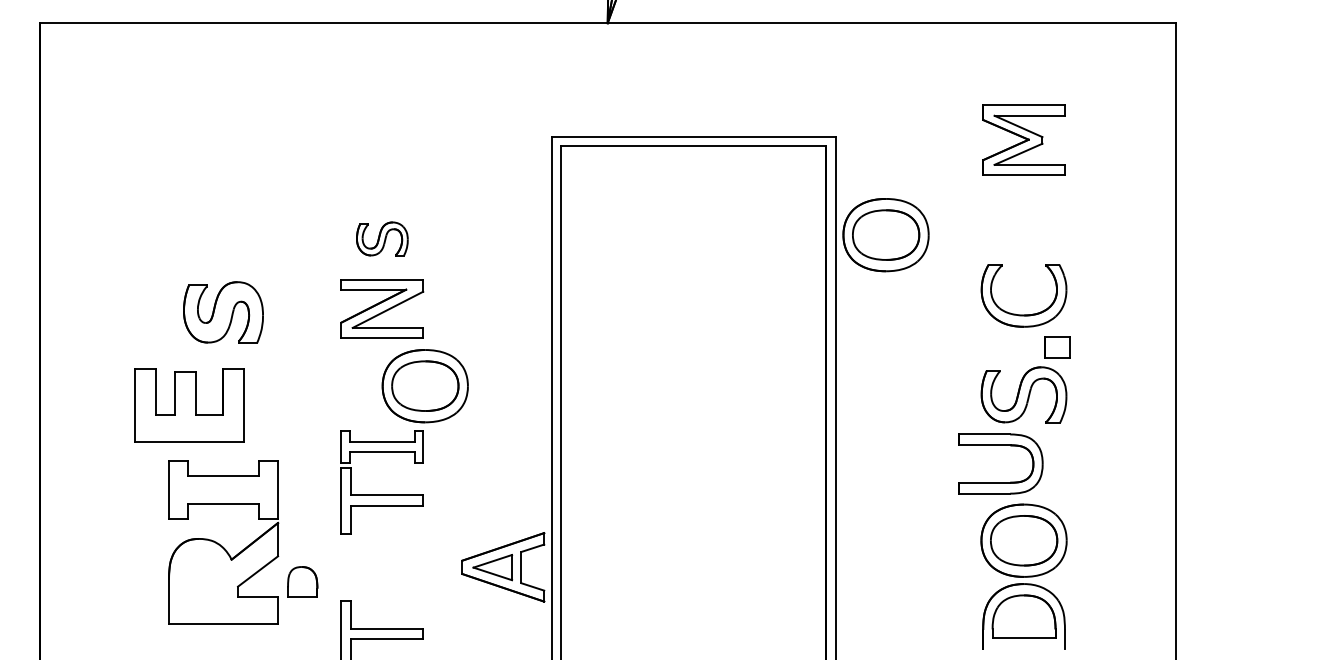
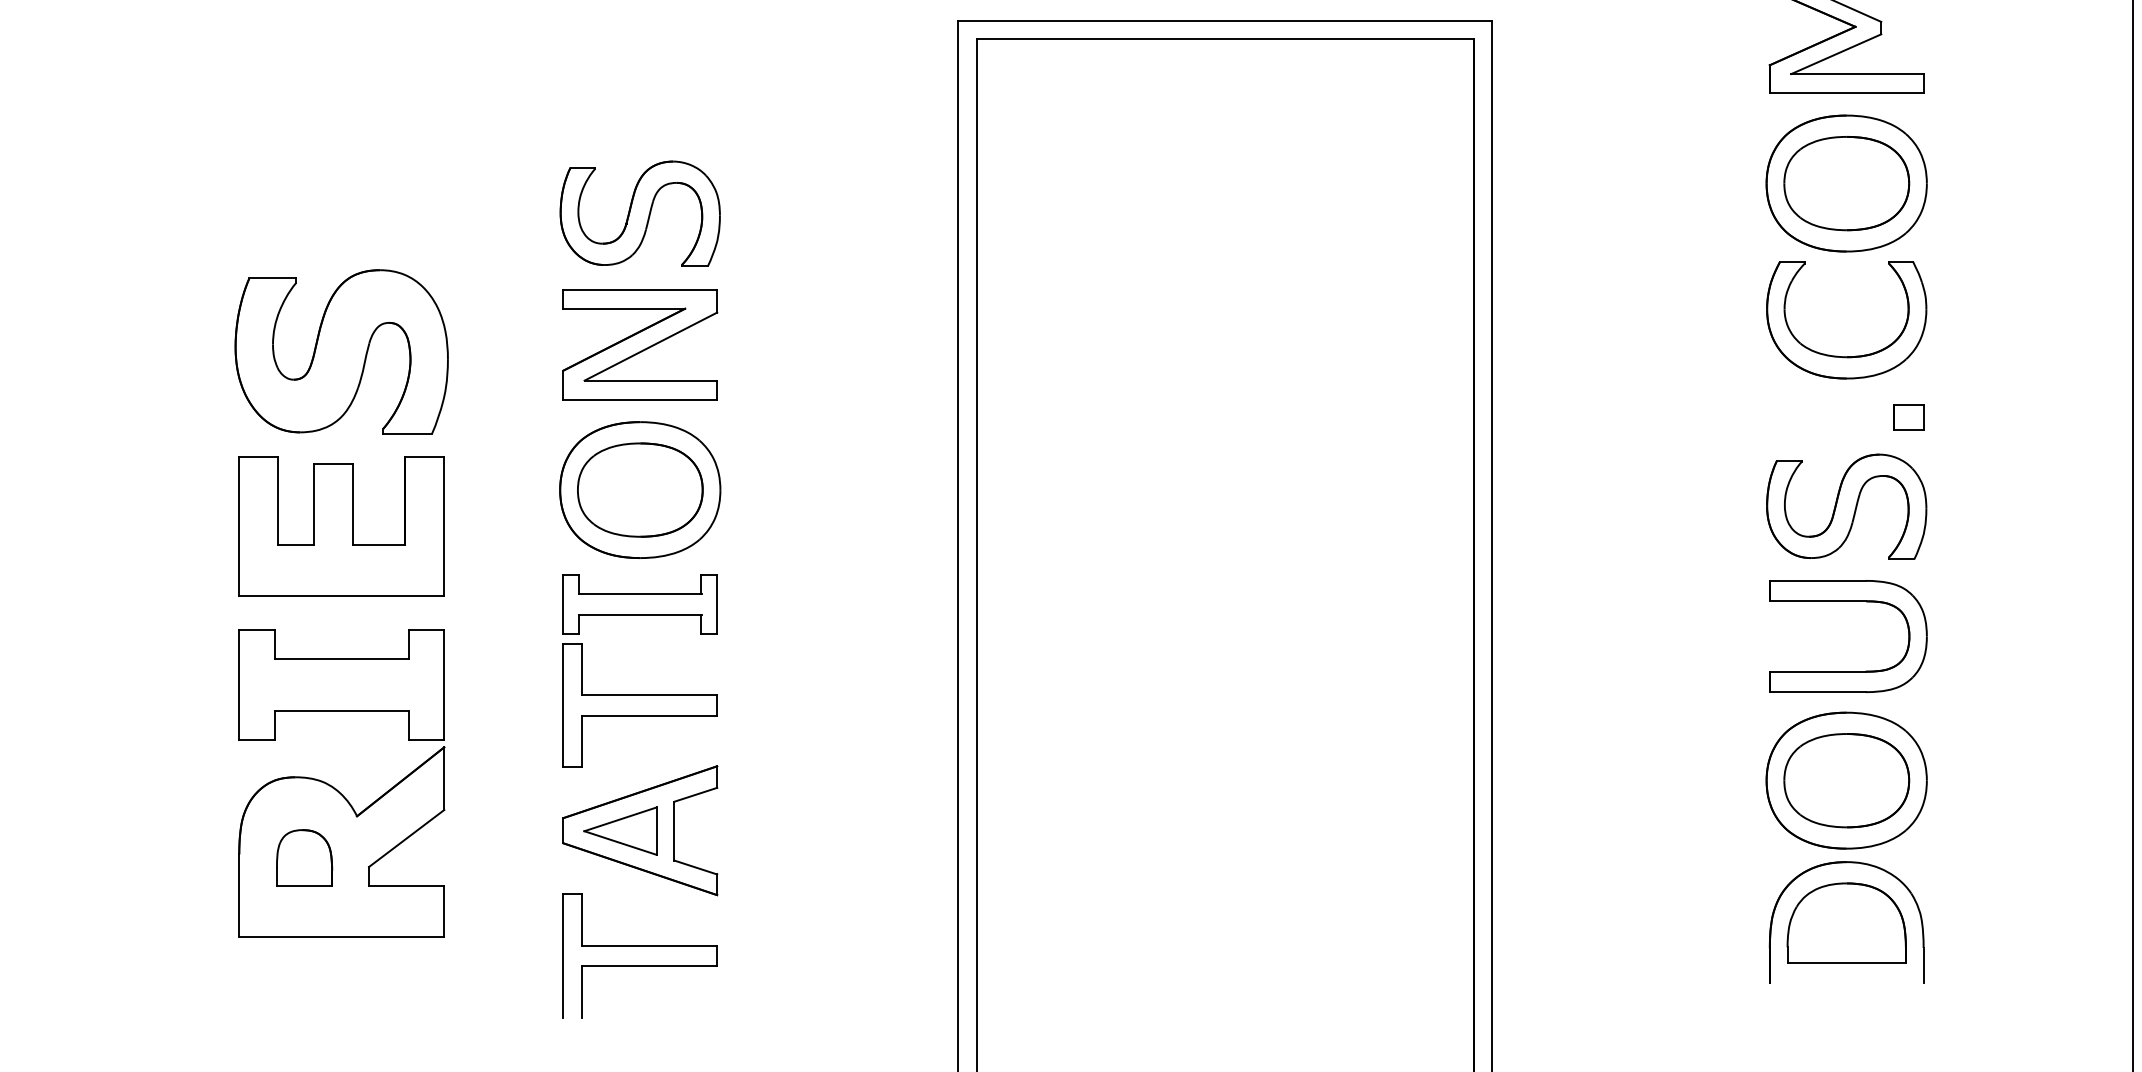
part: (885, 235) -> (1845, 184), moved
part: (382, 238) -> (640, 212), size x1.67
part: (223, 312) -> (341, 351), size x1.43
part: (1056, 347) -> (1907, 417), size x0.62
part: (424, 386) -> (638, 490), moved
part: (189, 405) -> (341, 526), moved
part: (1000, 445) -> (1847, 601), moved
part: (503, 567) -> (640, 830), moved
part: (302, 581) -> (304, 857), moved

